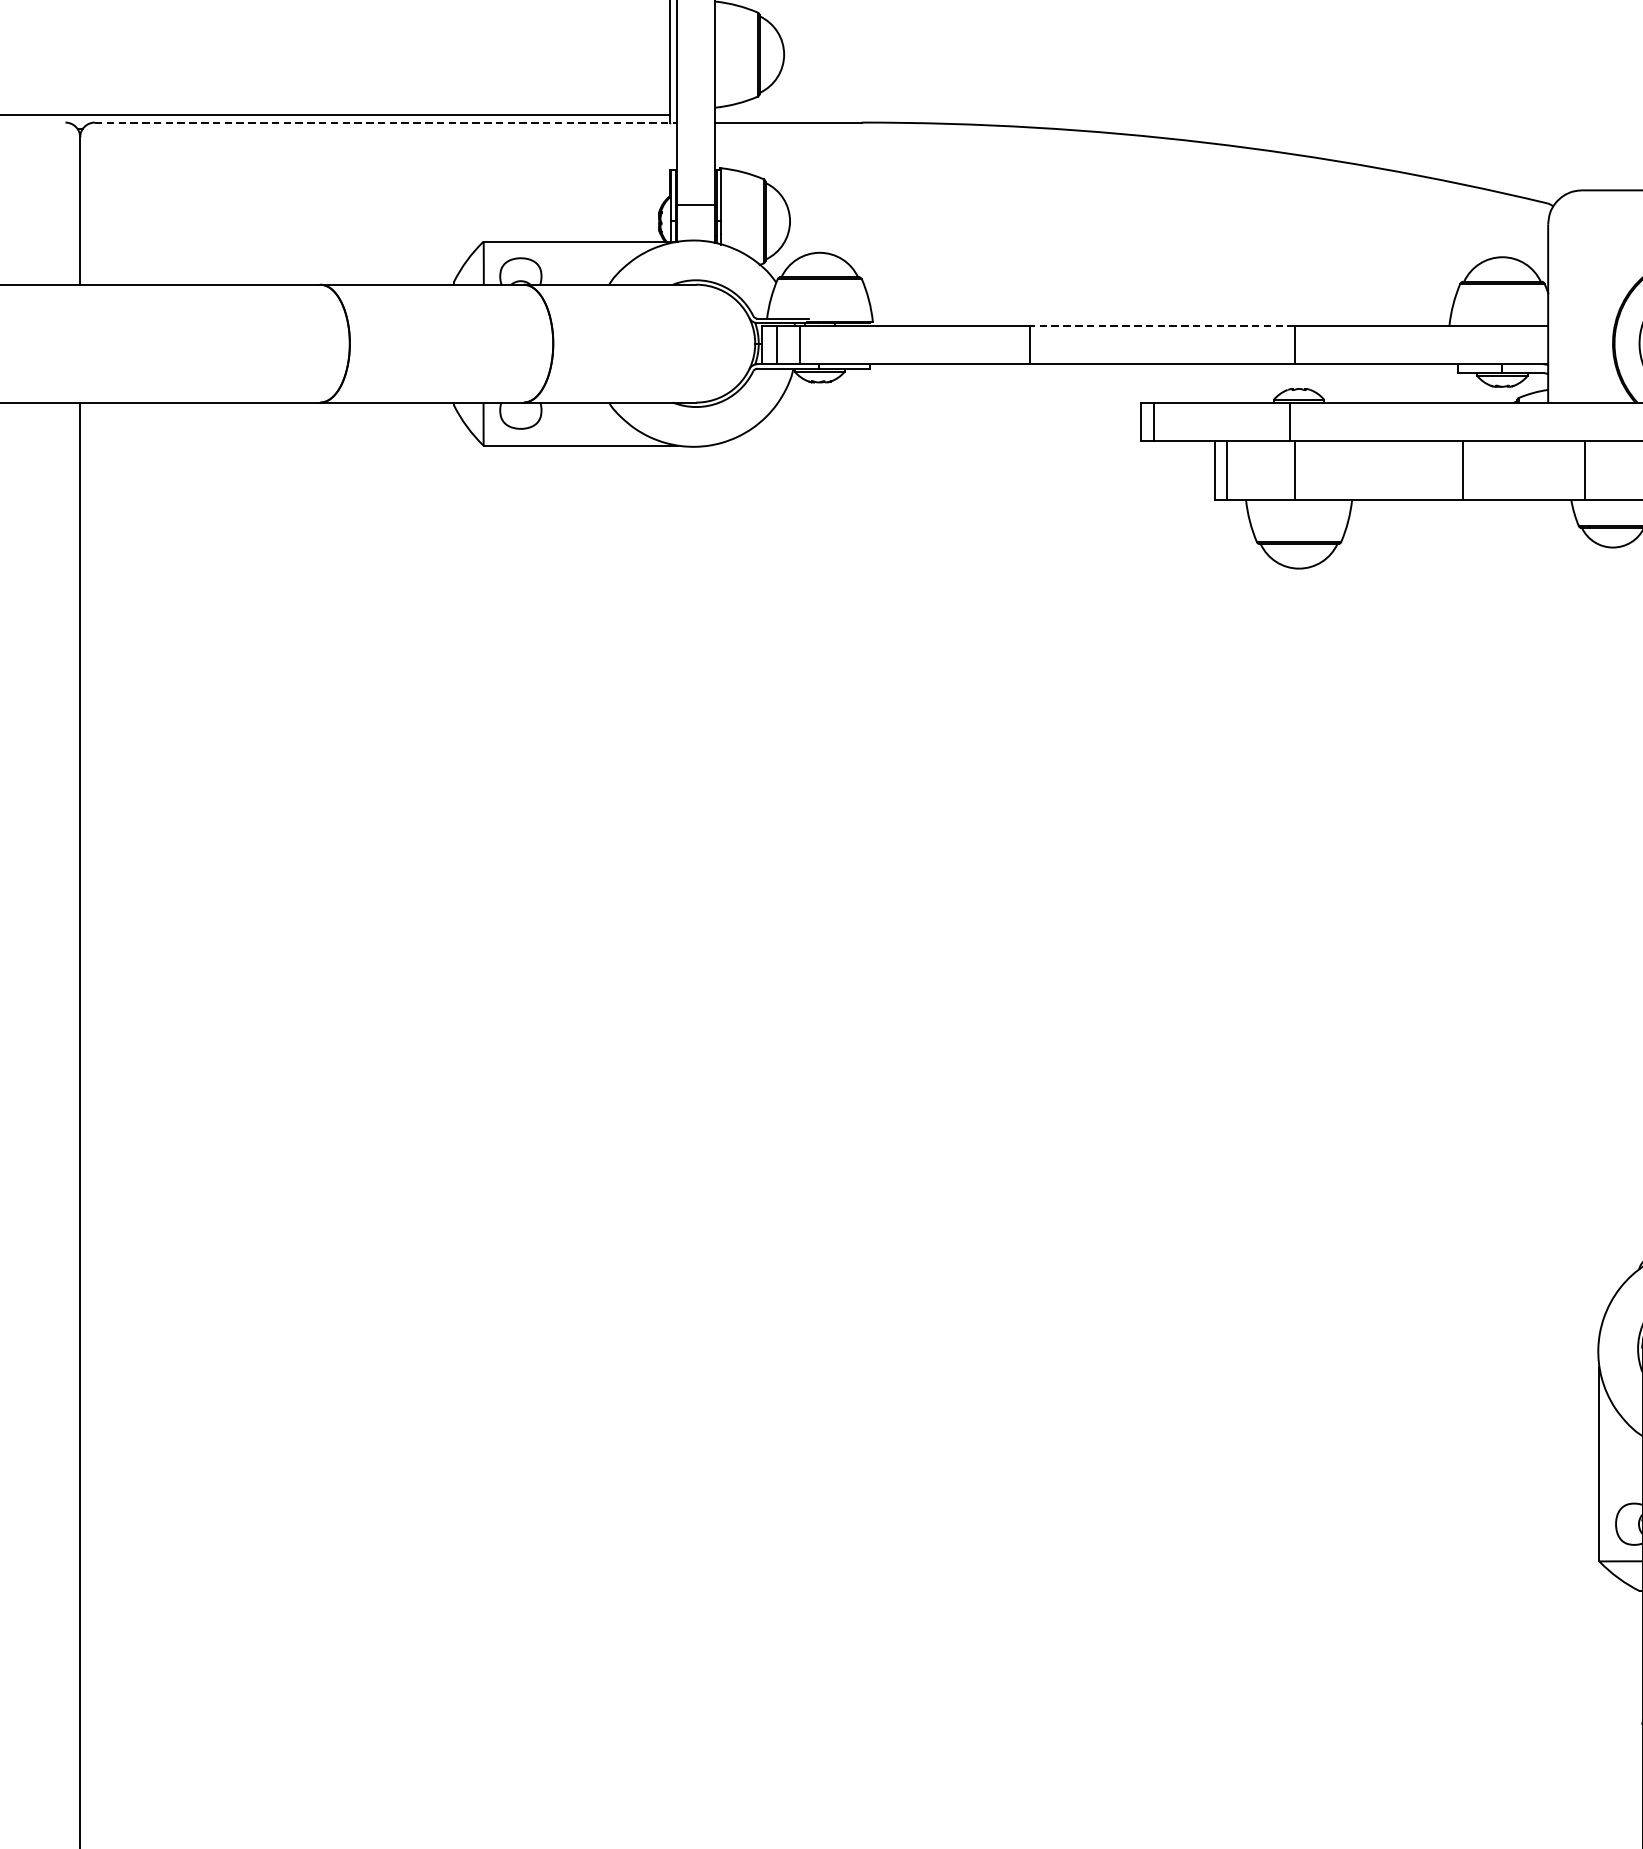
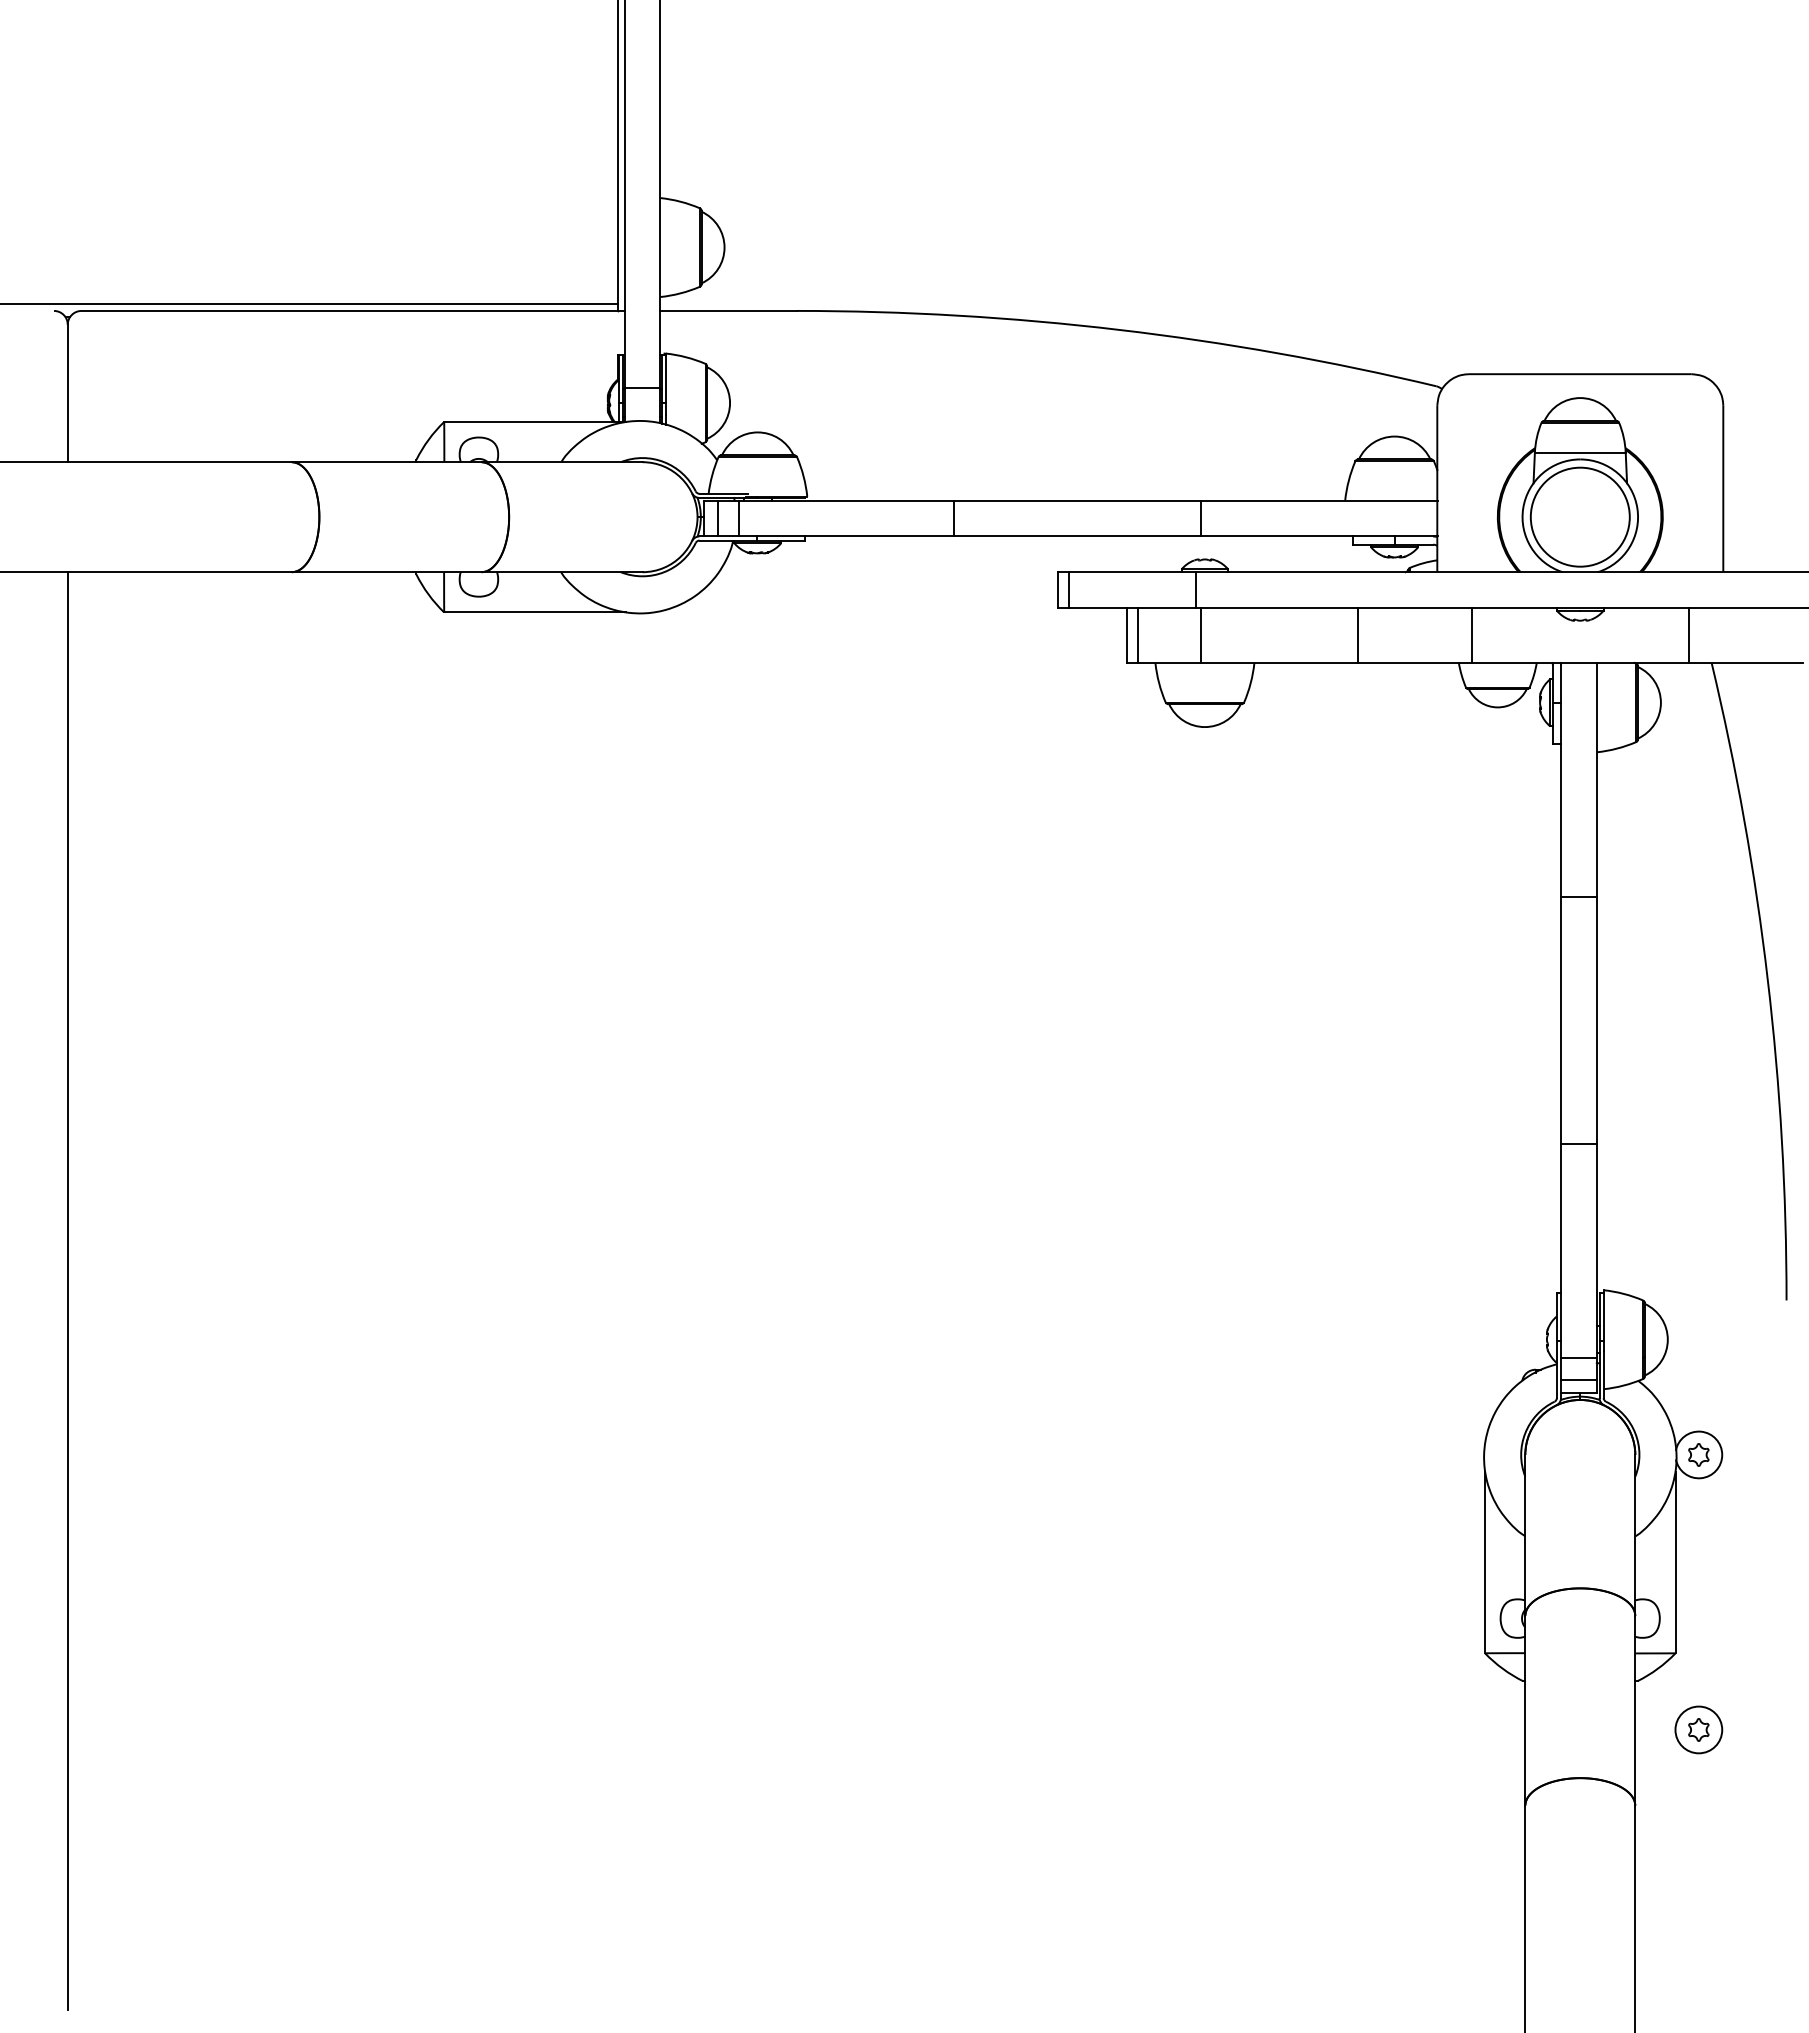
line: (386, 122) -> (353, 310), dashed -> solid
line: (1161, 325) -> (1076, 500), dashed -> solid

